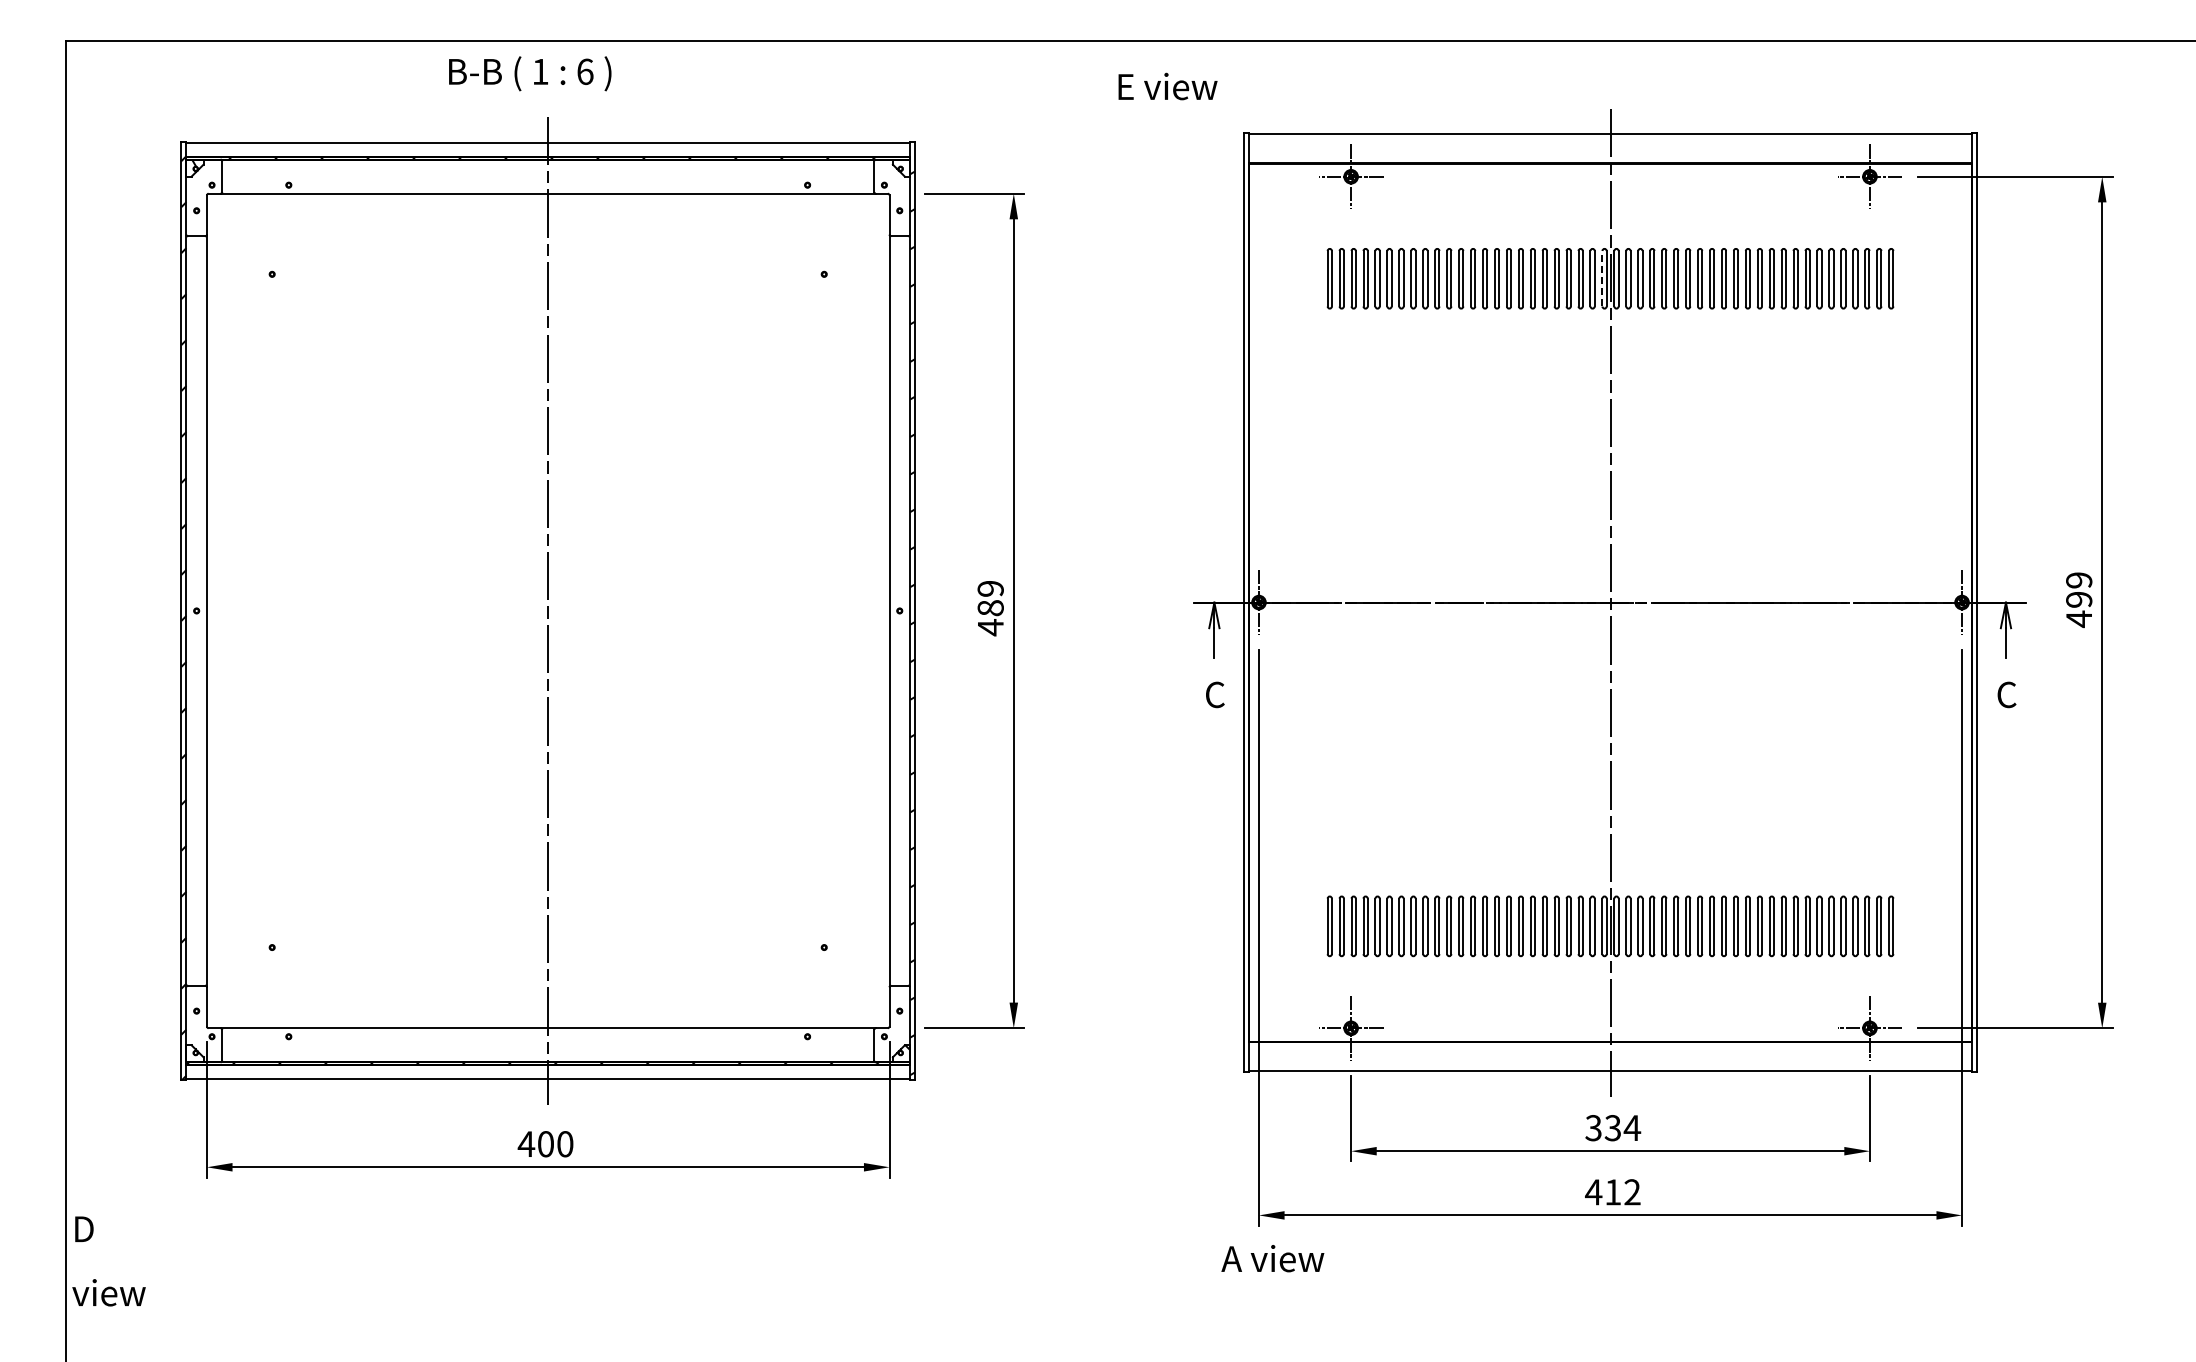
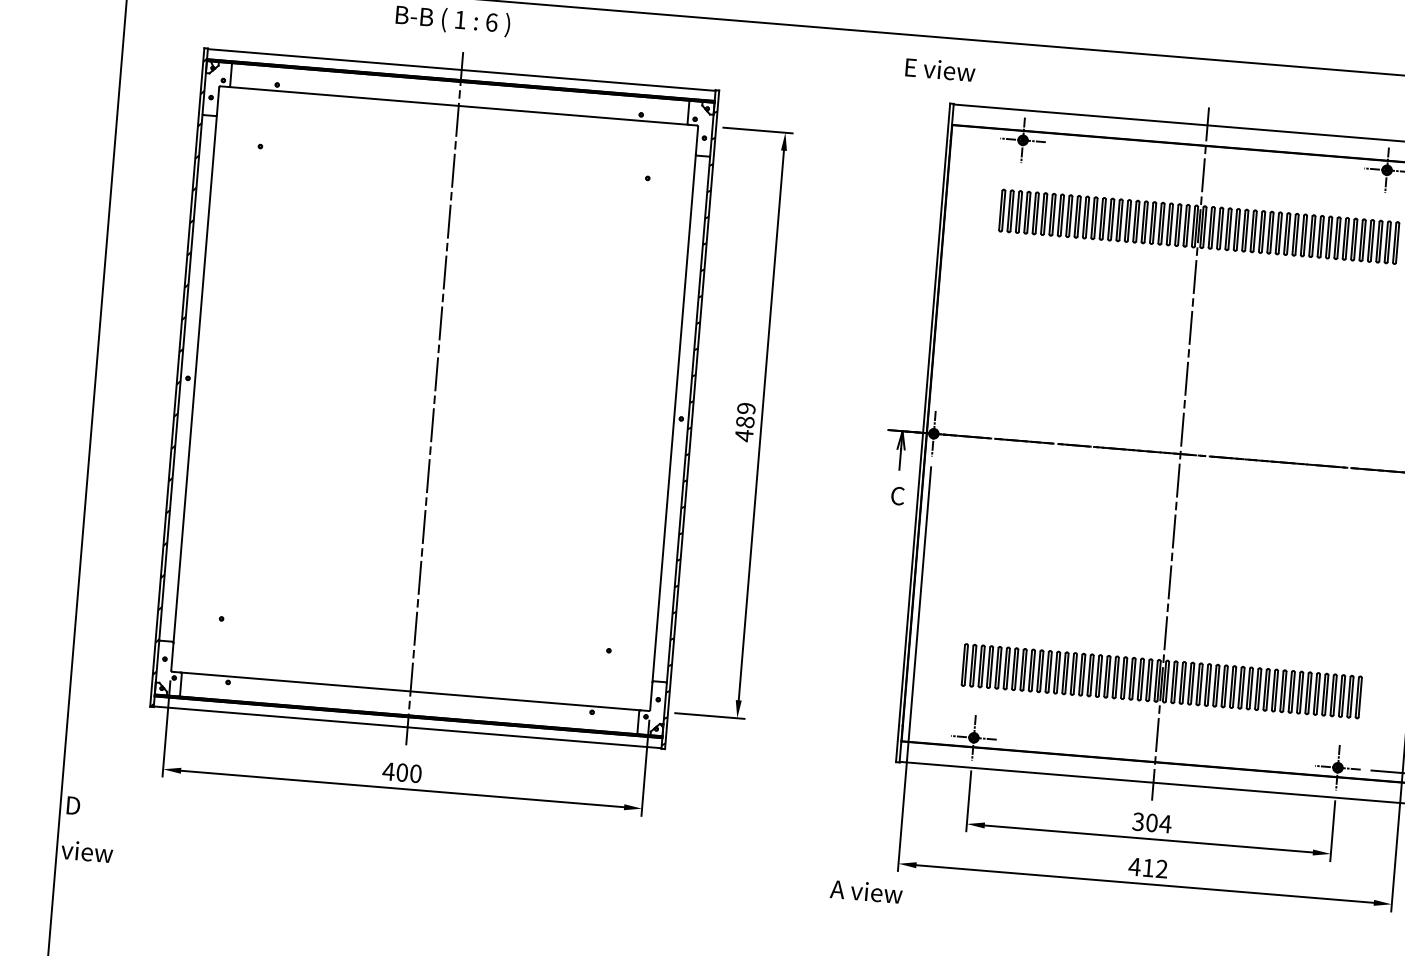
text: (1167, 86) -> (940, 69), moved
line: (1602, 278) -> (1193, 226), dashed -> solid
text: (1612, 1128) -> (1151, 823), 334 -> 304
text: (1272, 1258) -> (866, 891), moved

